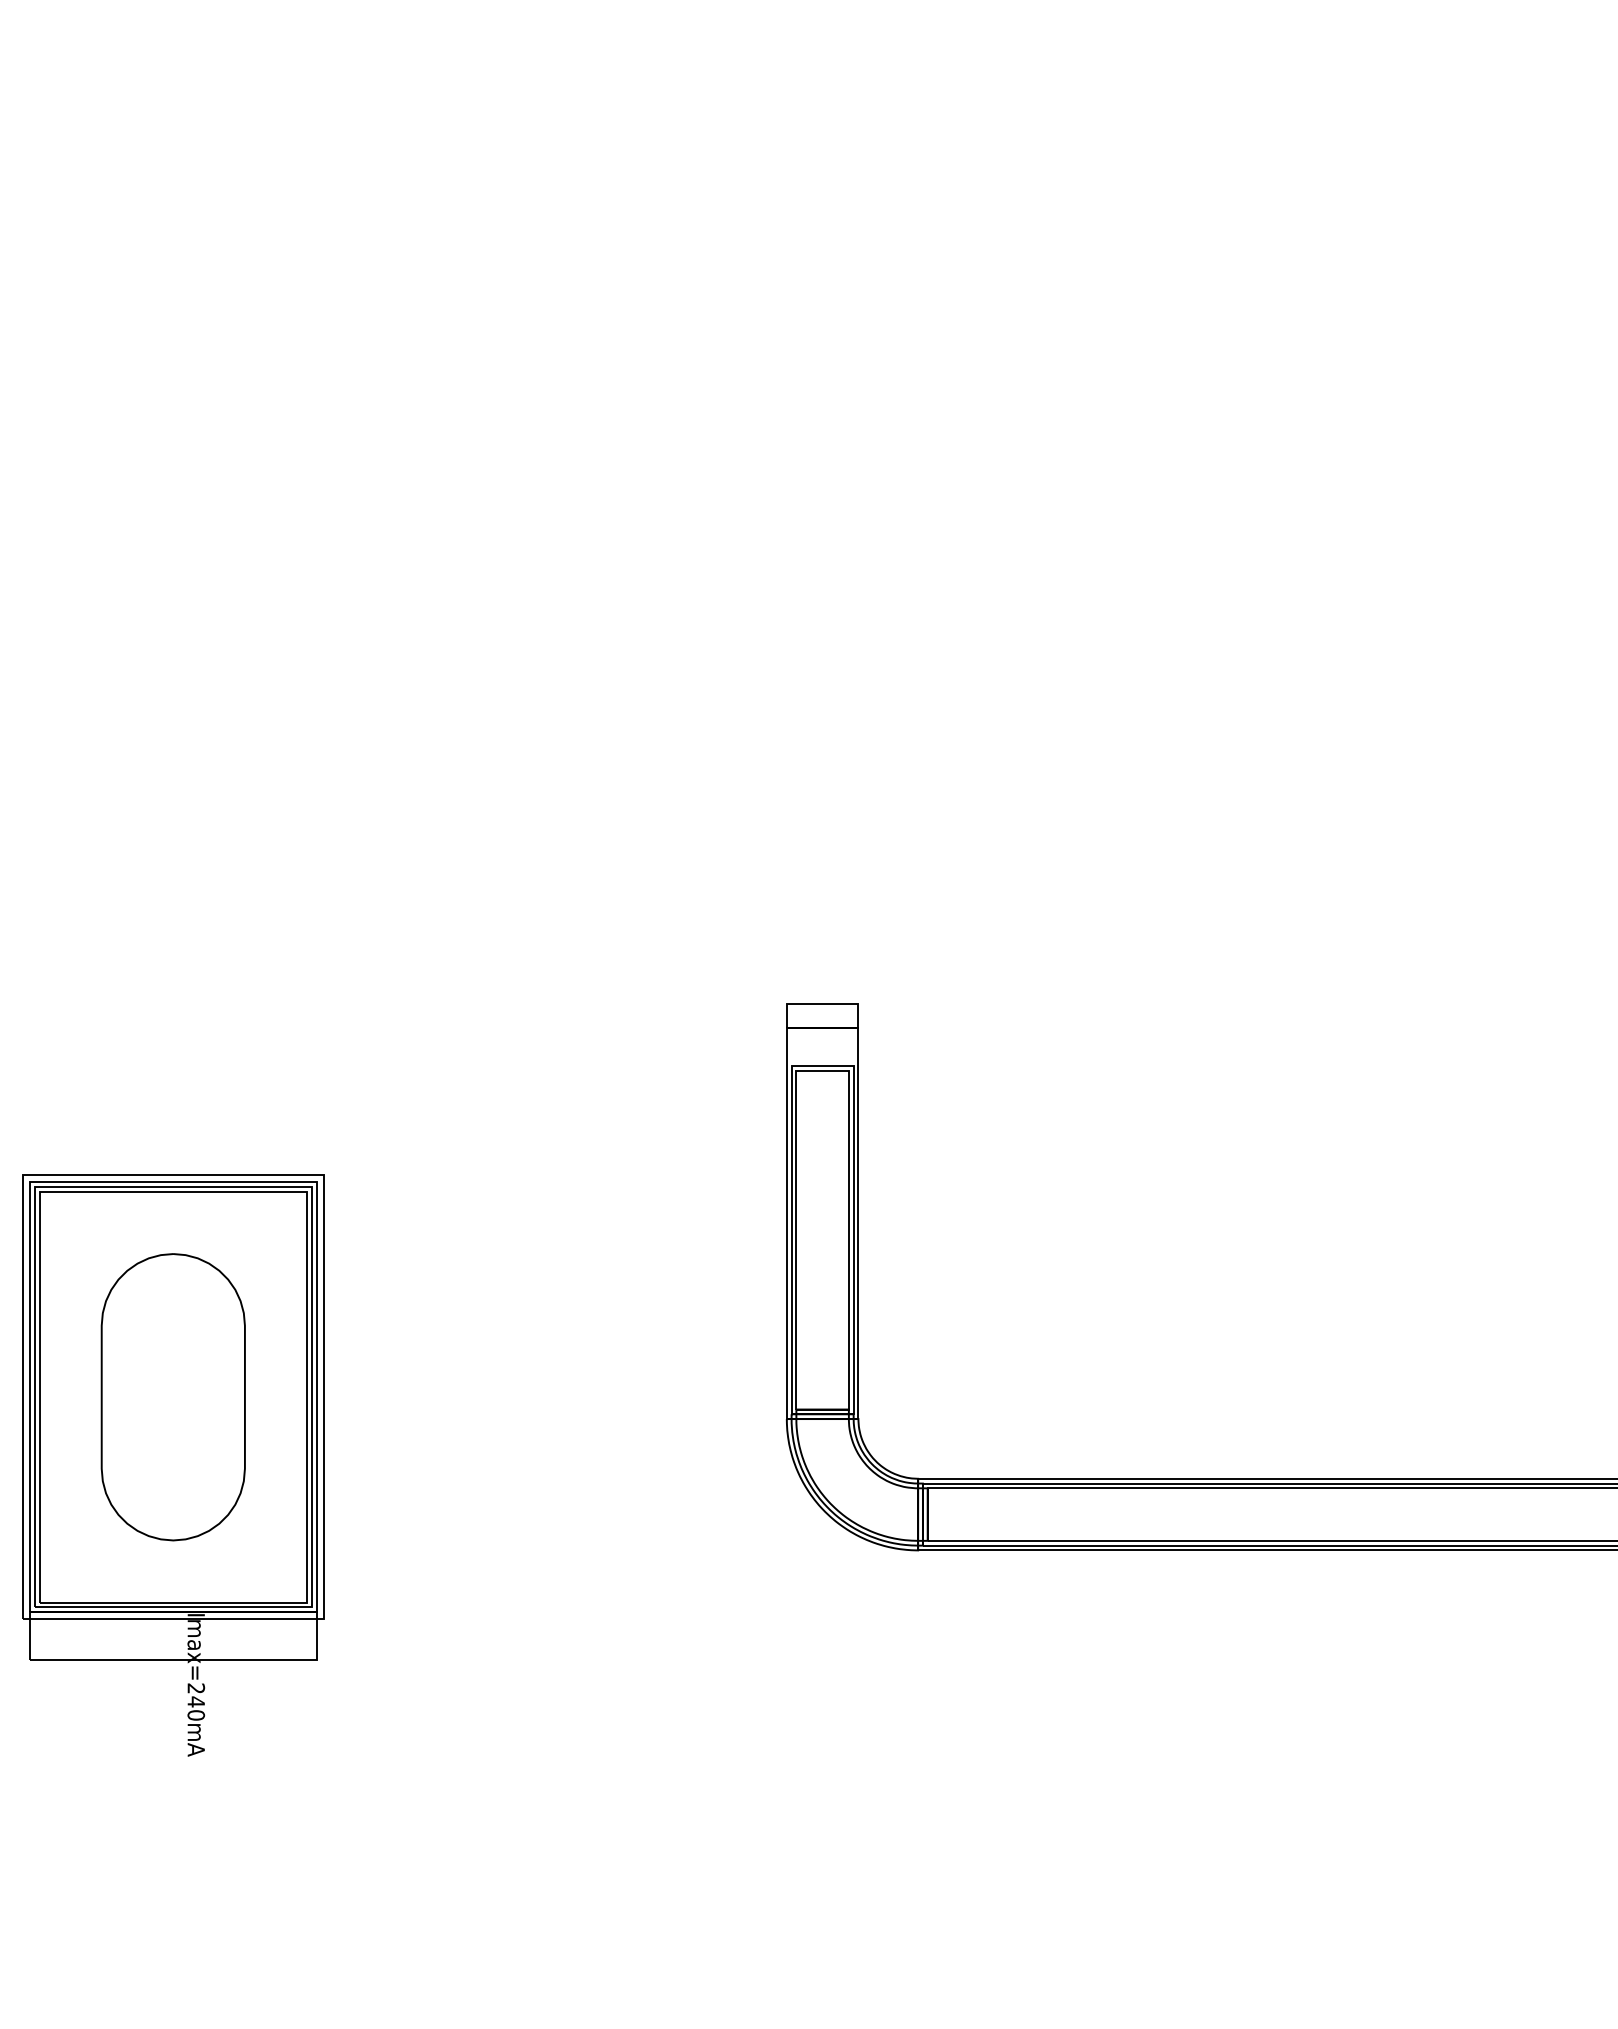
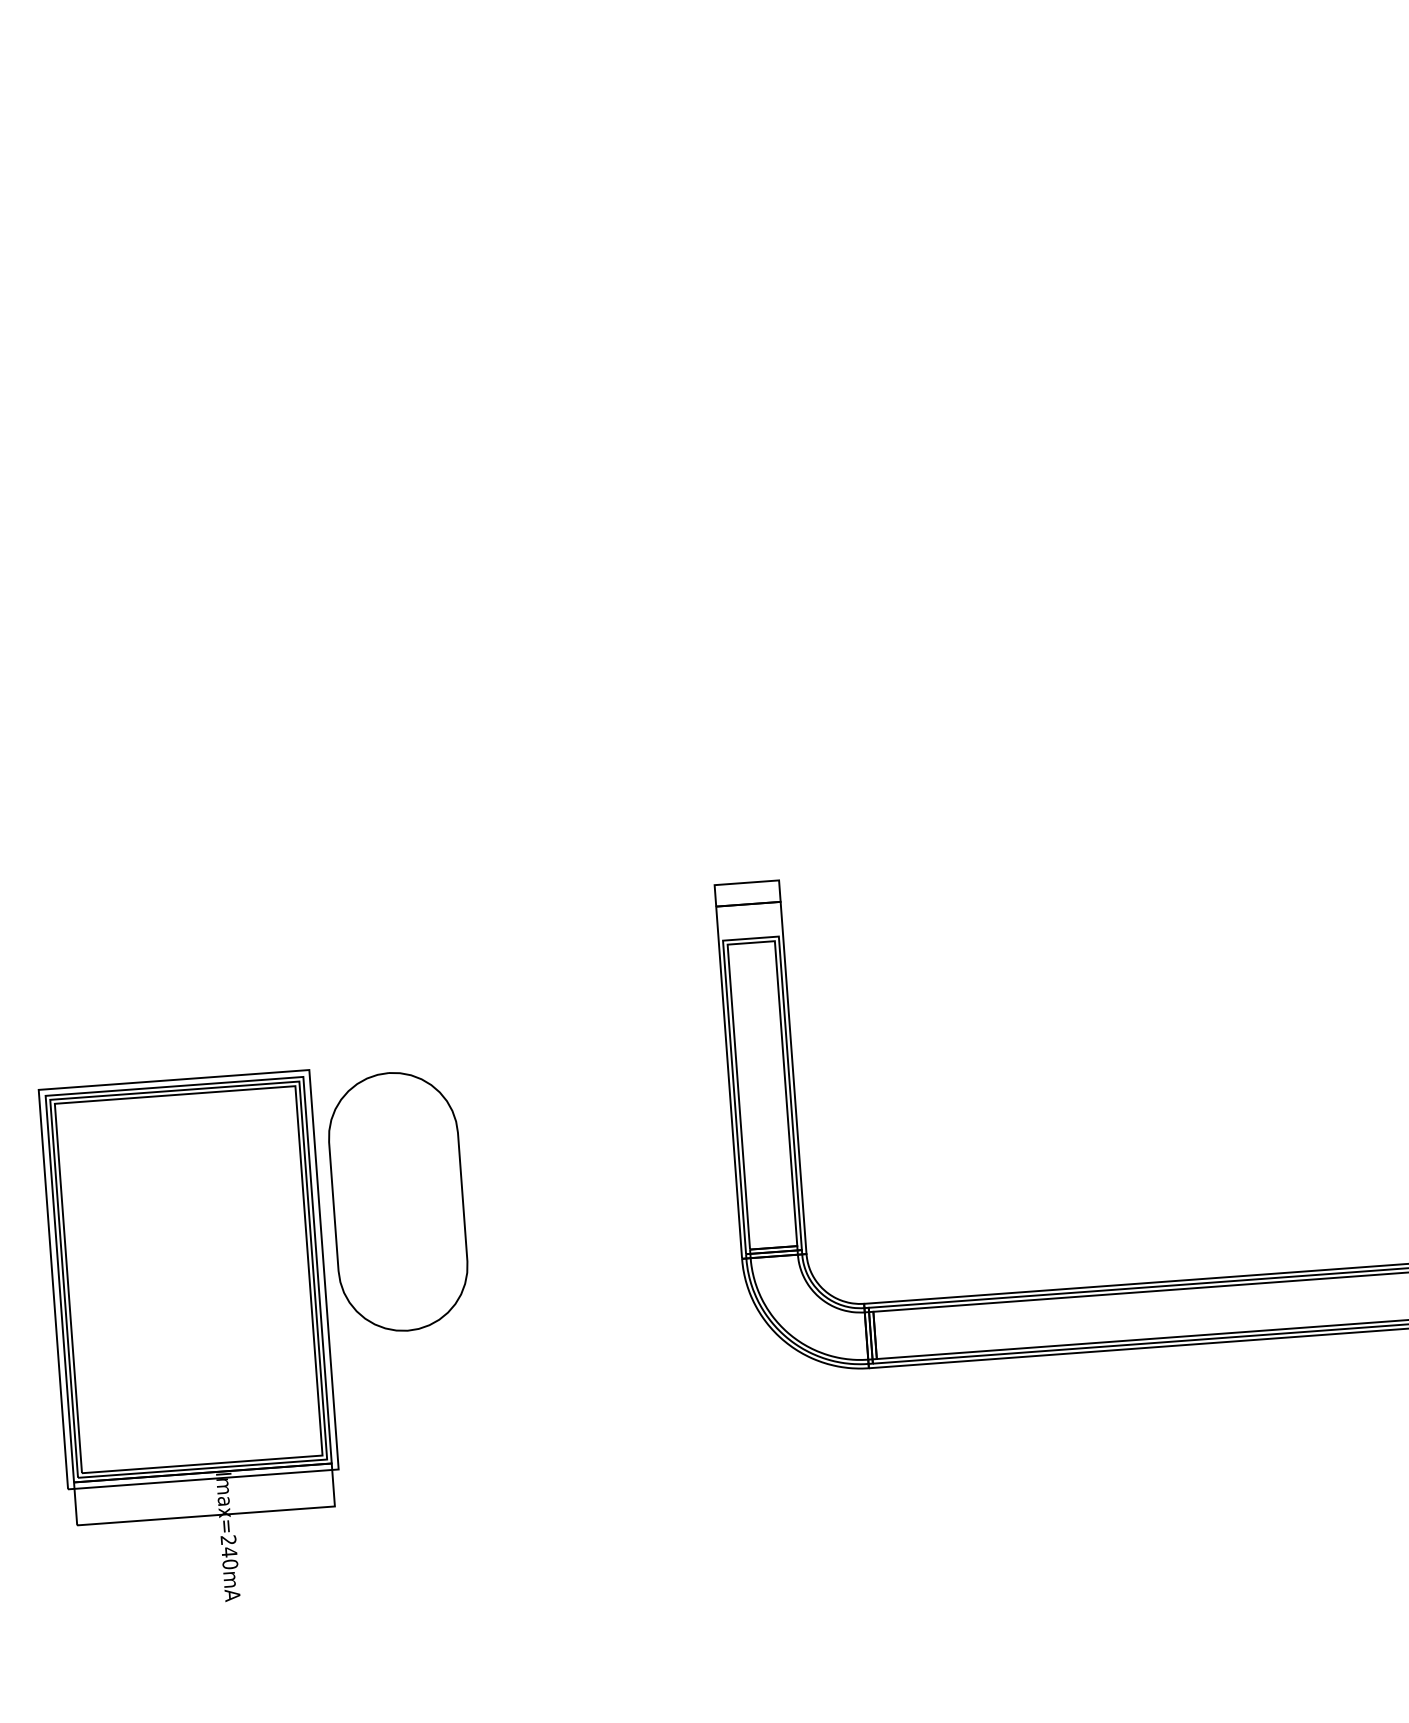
part: (172, 1397) -> (397, 1202), moved

